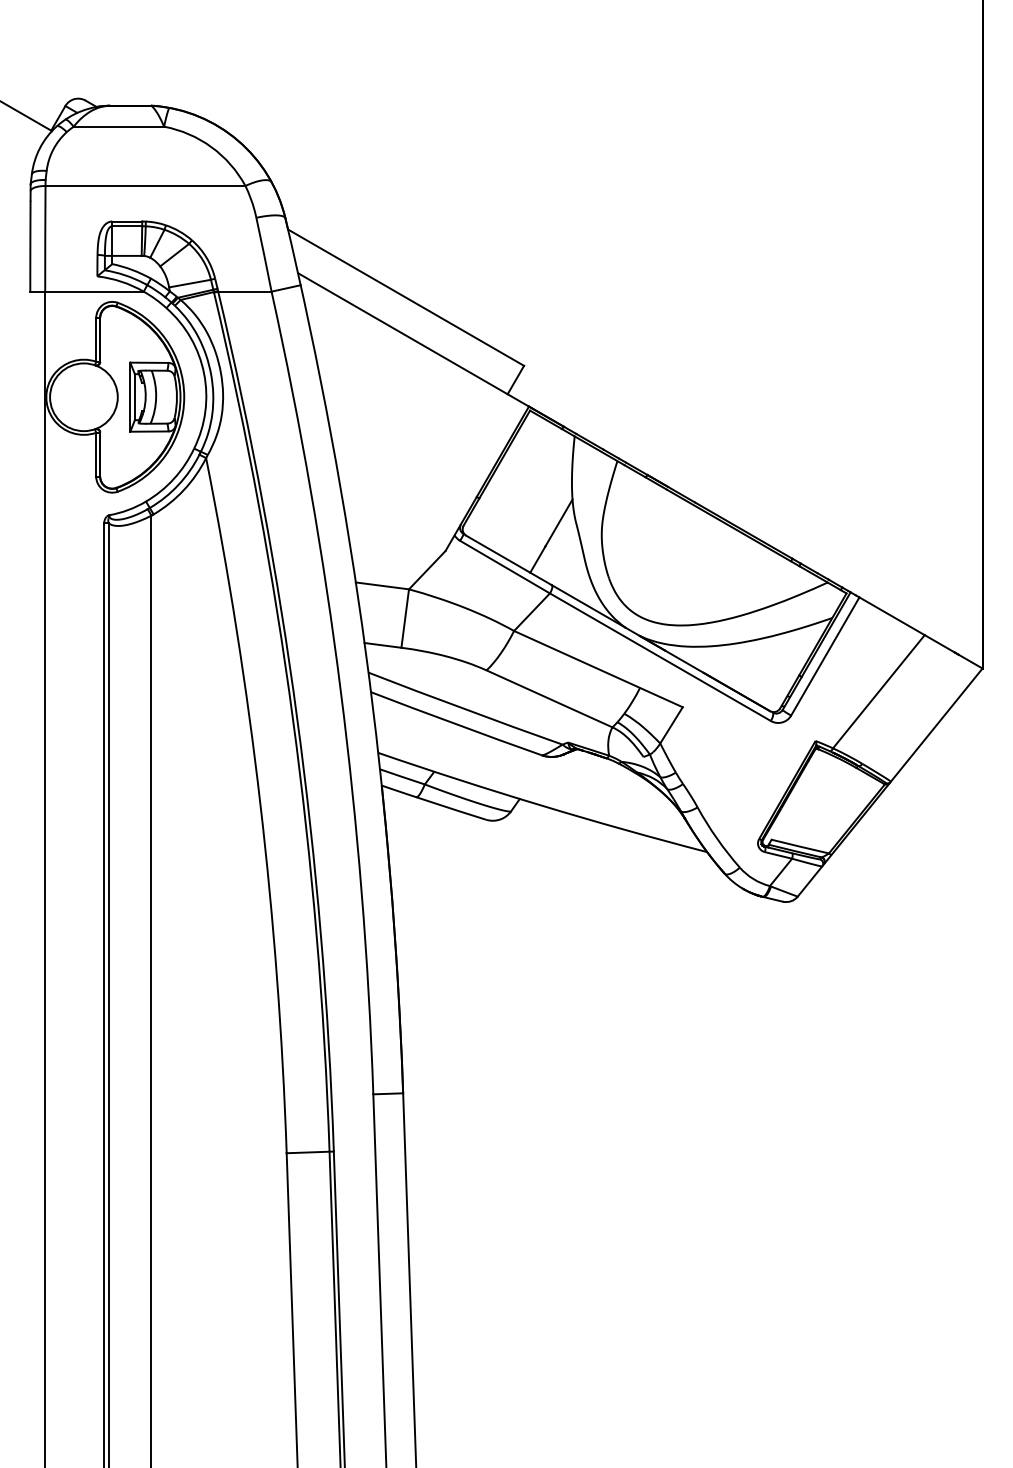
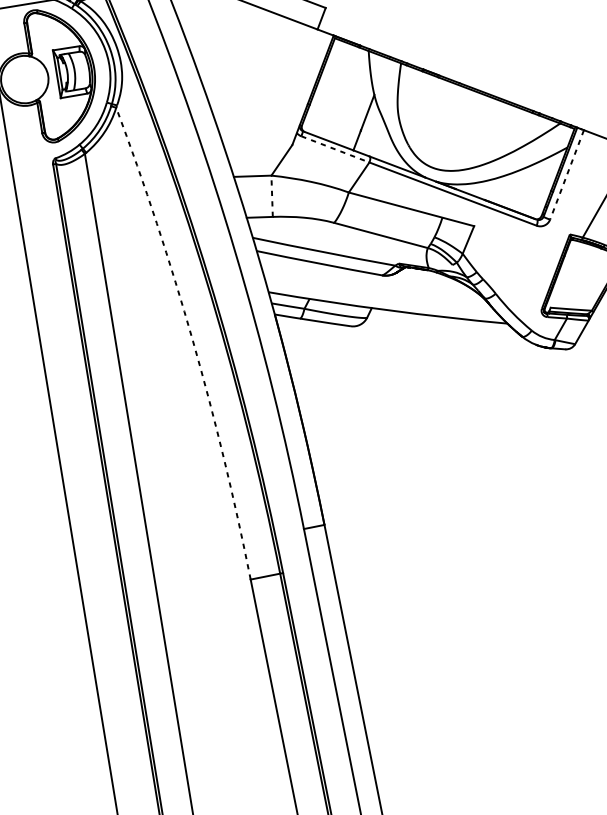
line: (505, 567) -> (335, 149), solid -> dashed
line: (405, 618) -> (272, 196), solid -> dashed
line: (825, 656) -> (567, 174), solid -> dashed
arc: (260, 804) -> (193, 341), solid -> dashed

